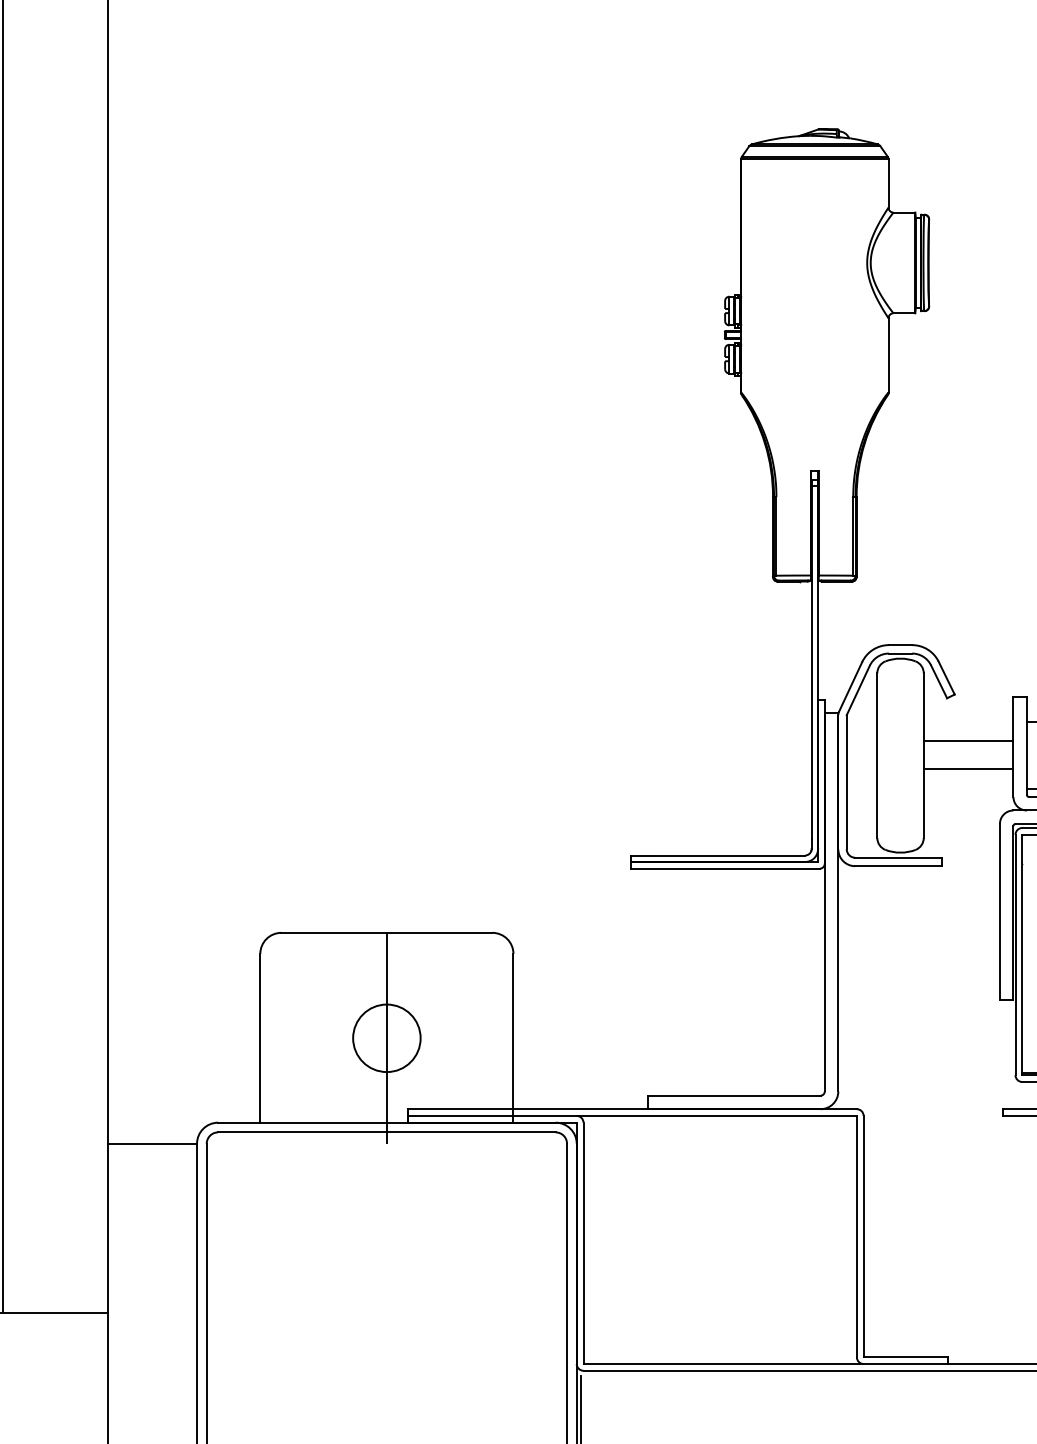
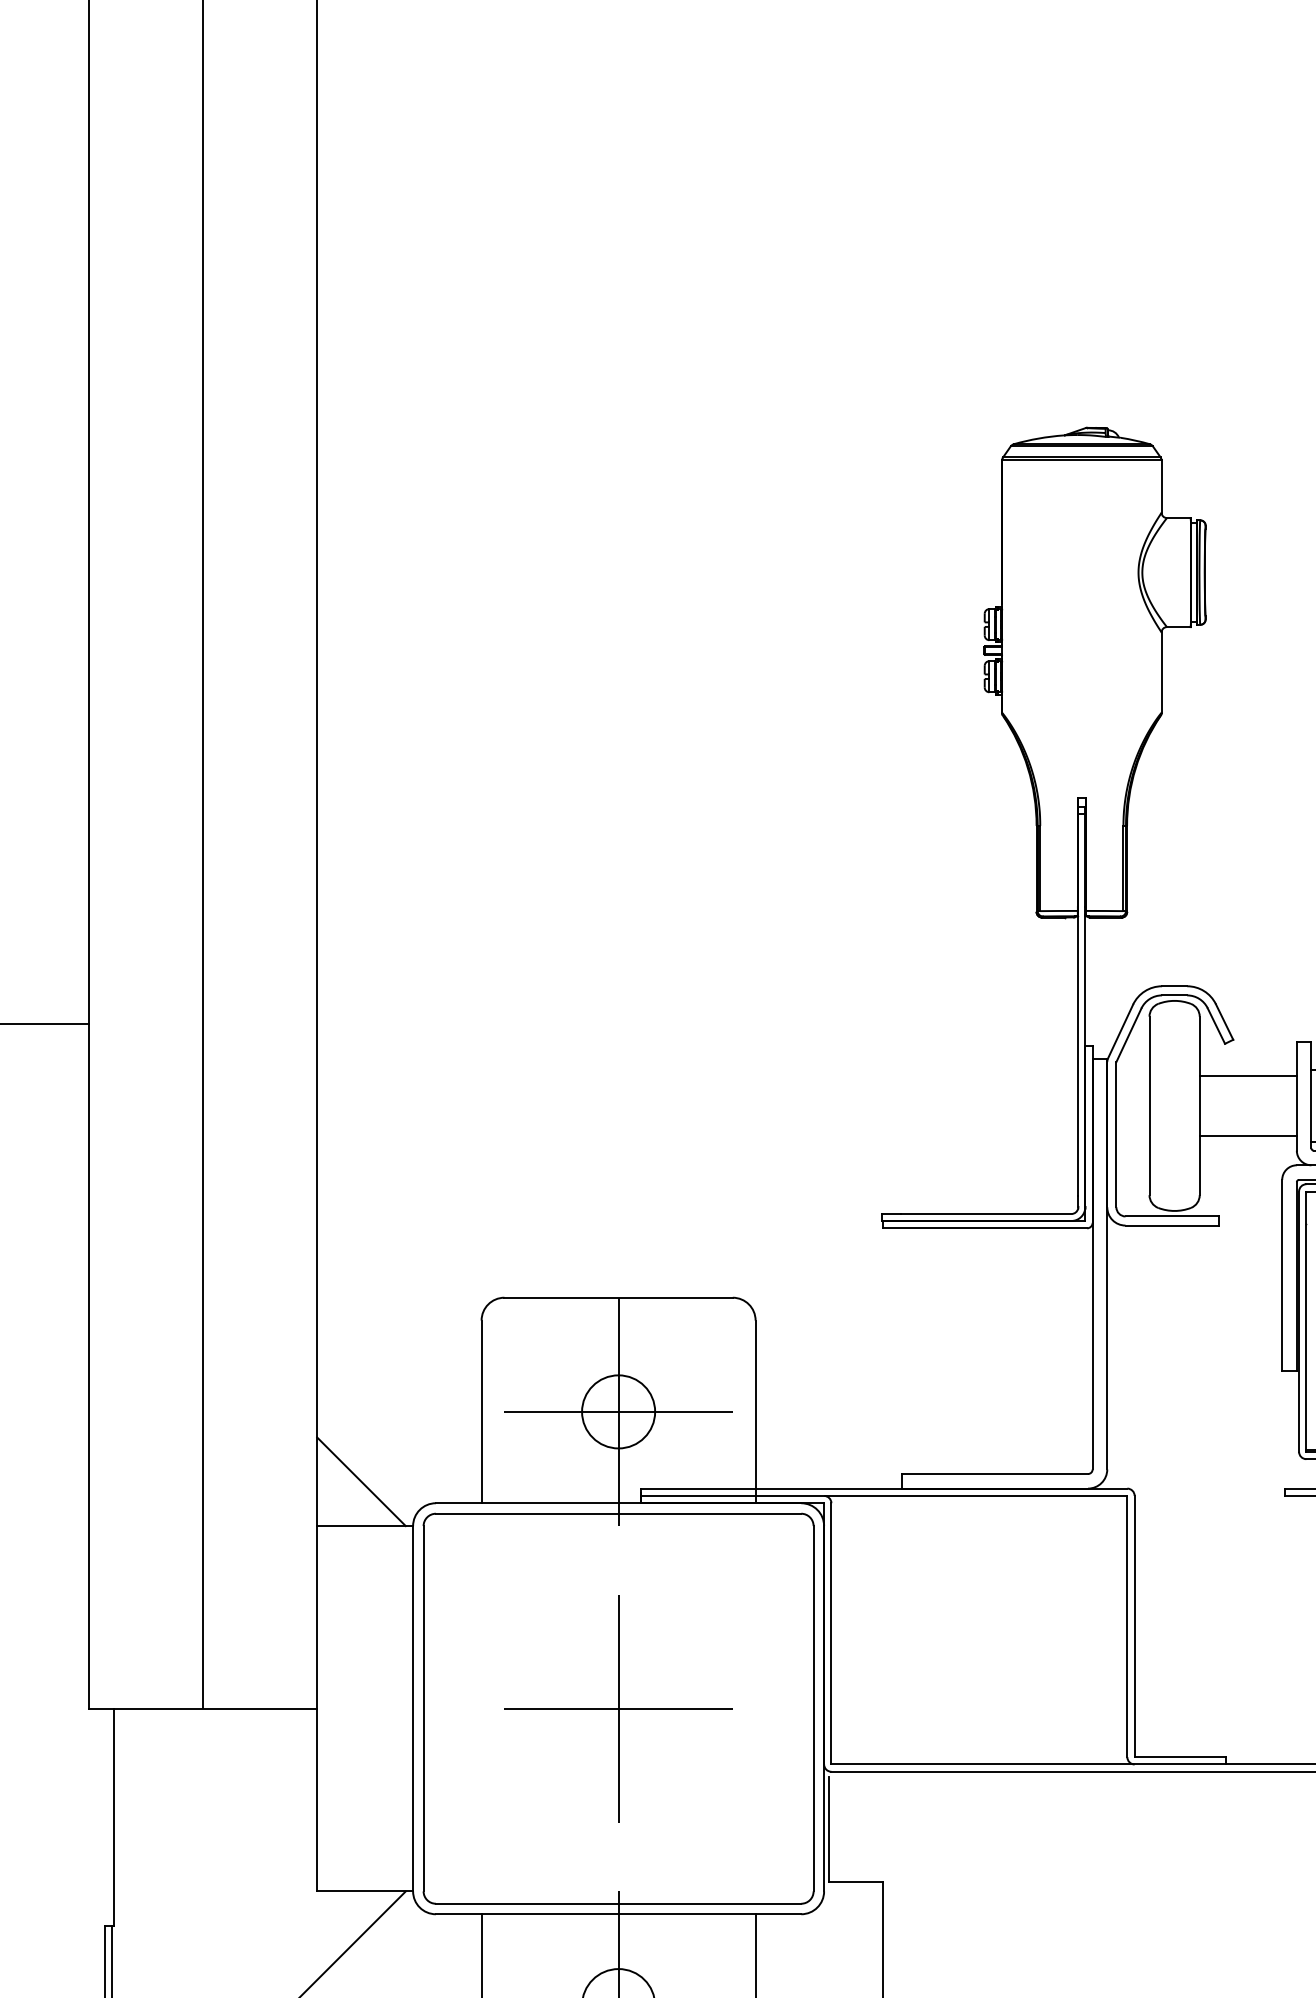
line: (967, 740) -> (1247, 1135), moved
line: (967, 769) -> (1247, 1076), moved
line: (386, 1037) -> (618, 1411), added
line: (149, 1102) -> (361, 1481), added
part: (386, 1312) -> (618, 1708), added

